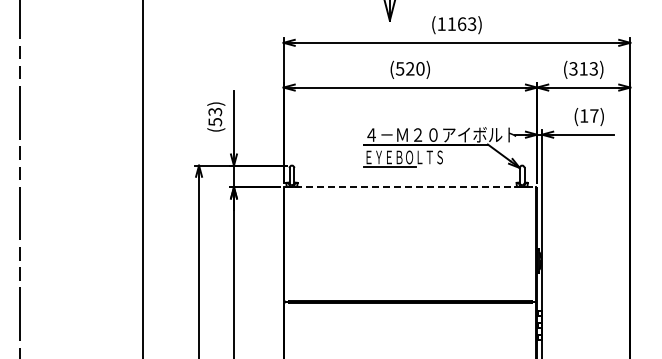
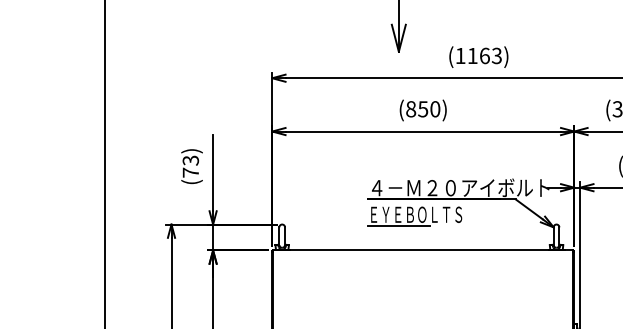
text: (405, 68) -> (417, 108), (520) -> (850)
text: (215, 122) -> (191, 173), (53) -> (73)
line: (410, 187) -> (423, 250), dashed -> solid

